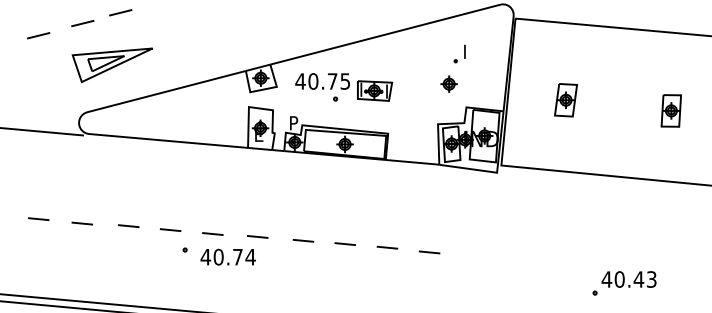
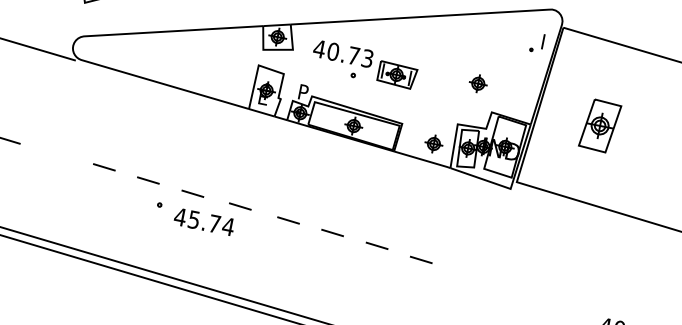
part: (459, 53) -> (537, 42), moved
text: (345, 81) -> (367, 58), 40.75 -> 40.73
part: (565, 100) -> (599, 126), size x1.4
part: (419, 145) -> (433, 143), added
line: (81, 223) -> (54, 154), removed
text: (218, 256) -> (194, 219), 40.74 -> 45.74

